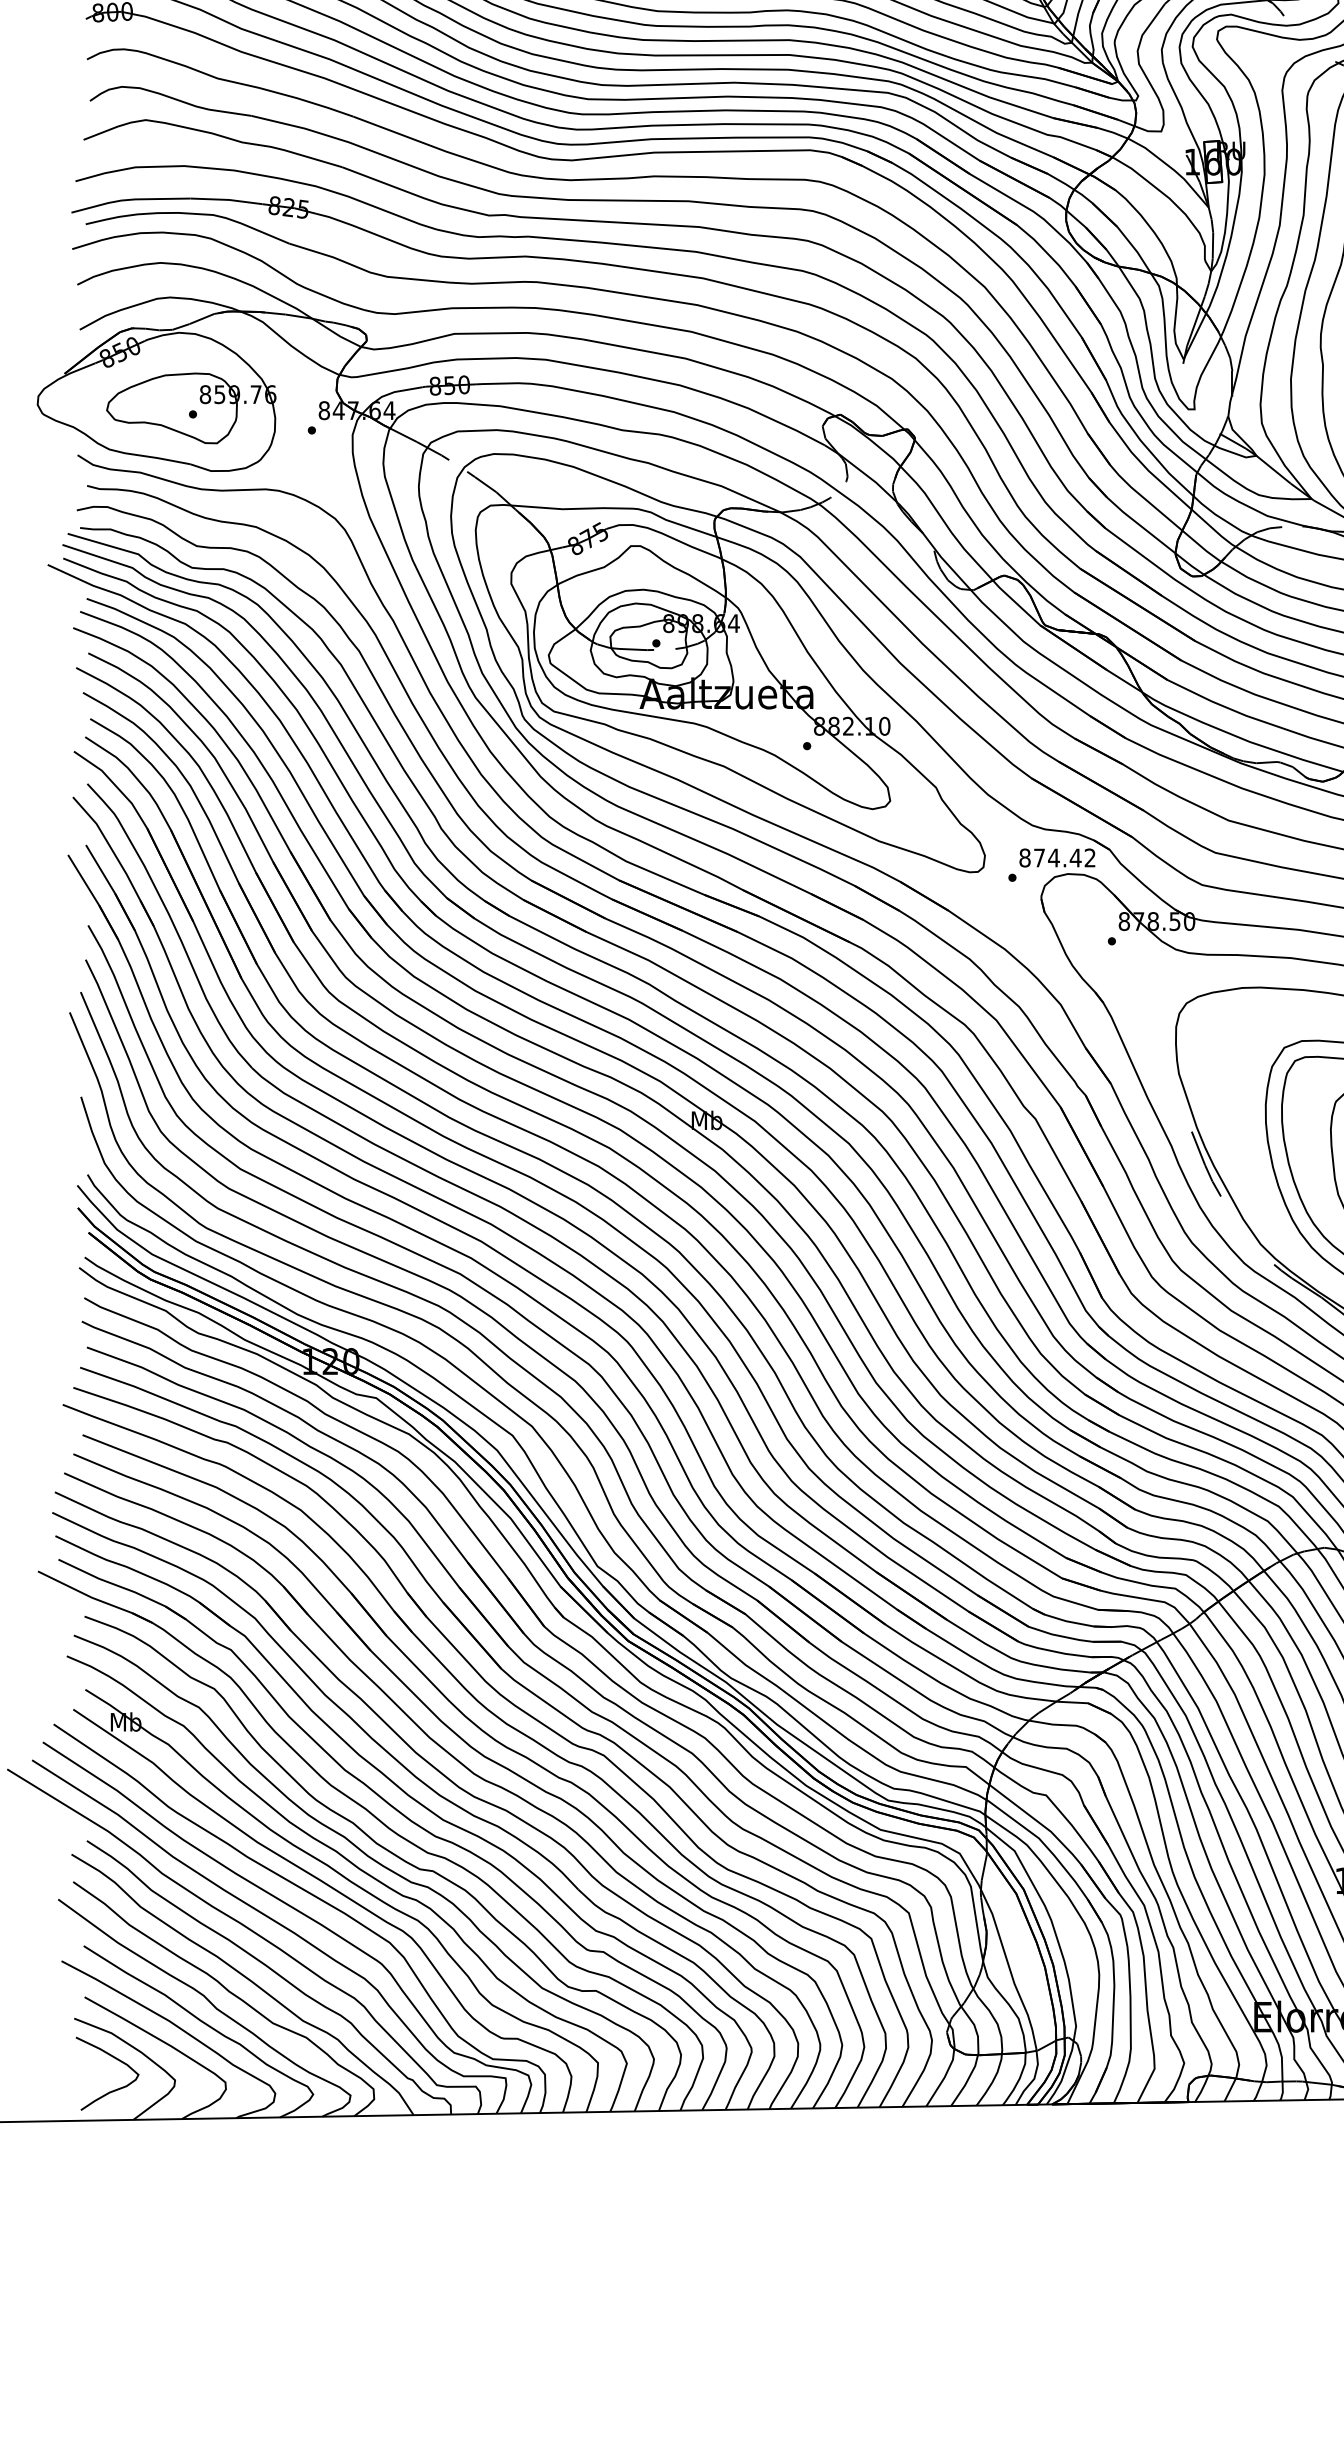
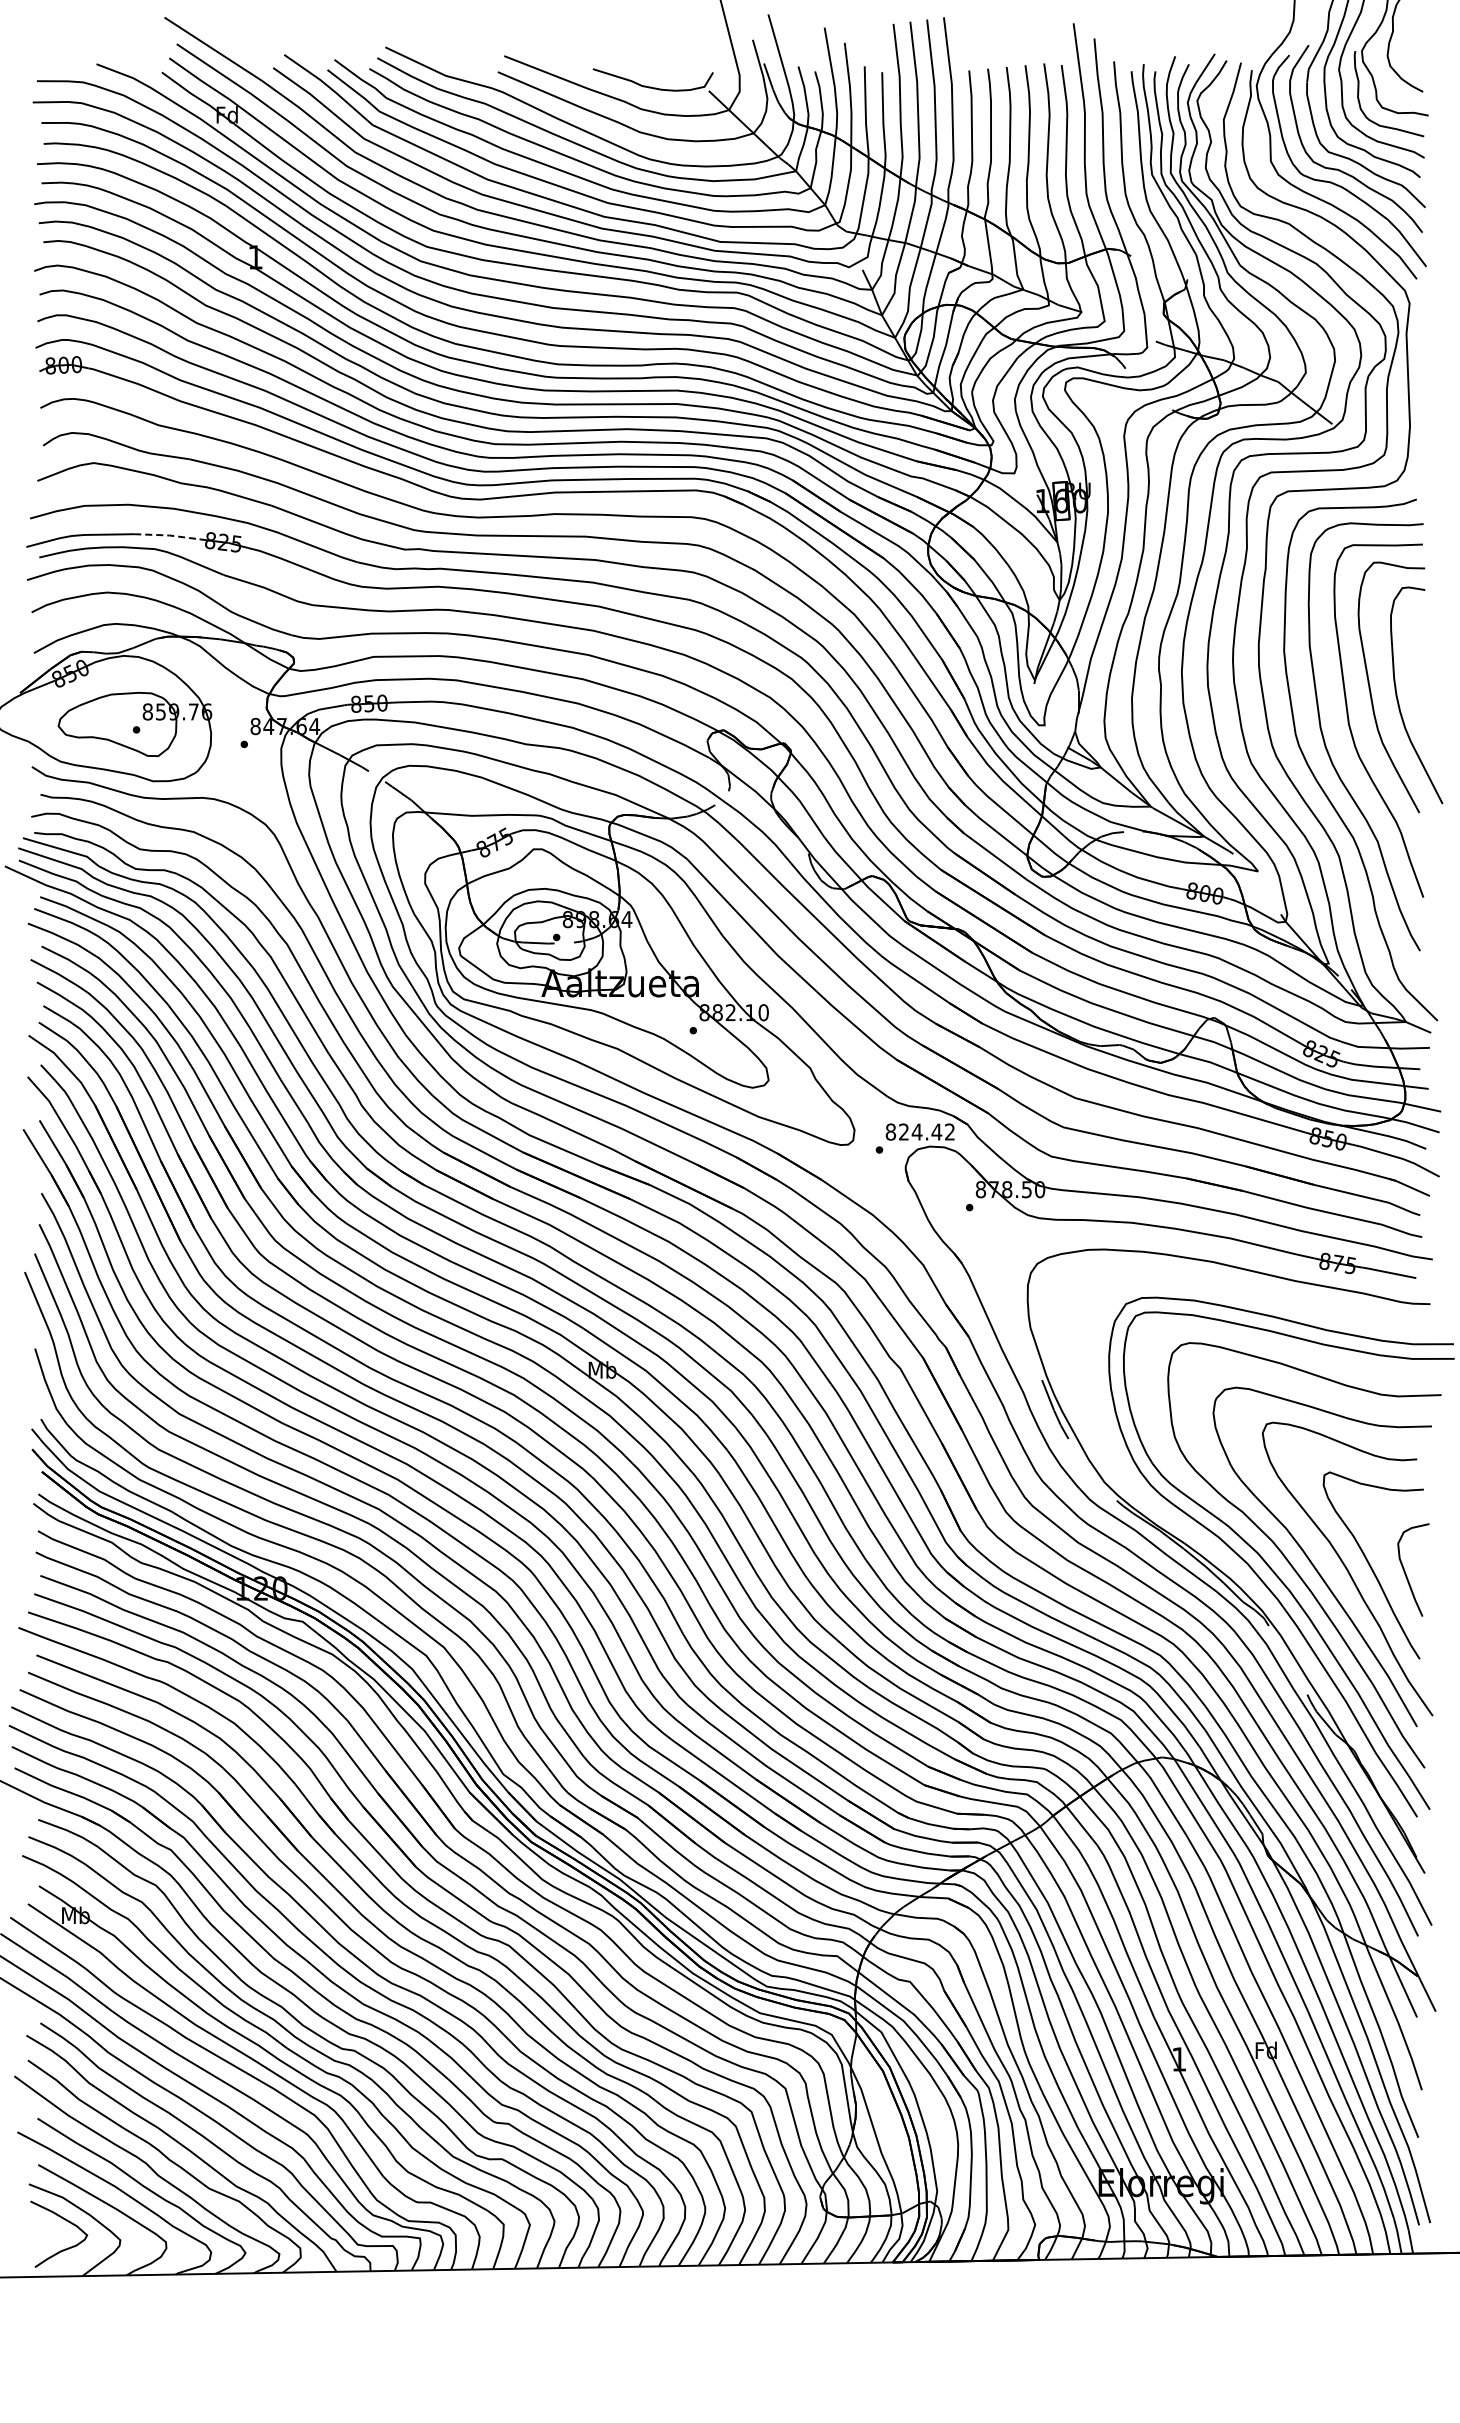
line: (227, 199) -> (167, 535), solid -> dashed
text: (1038, 857) -> (903, 1131), 874.42 -> 824.42

